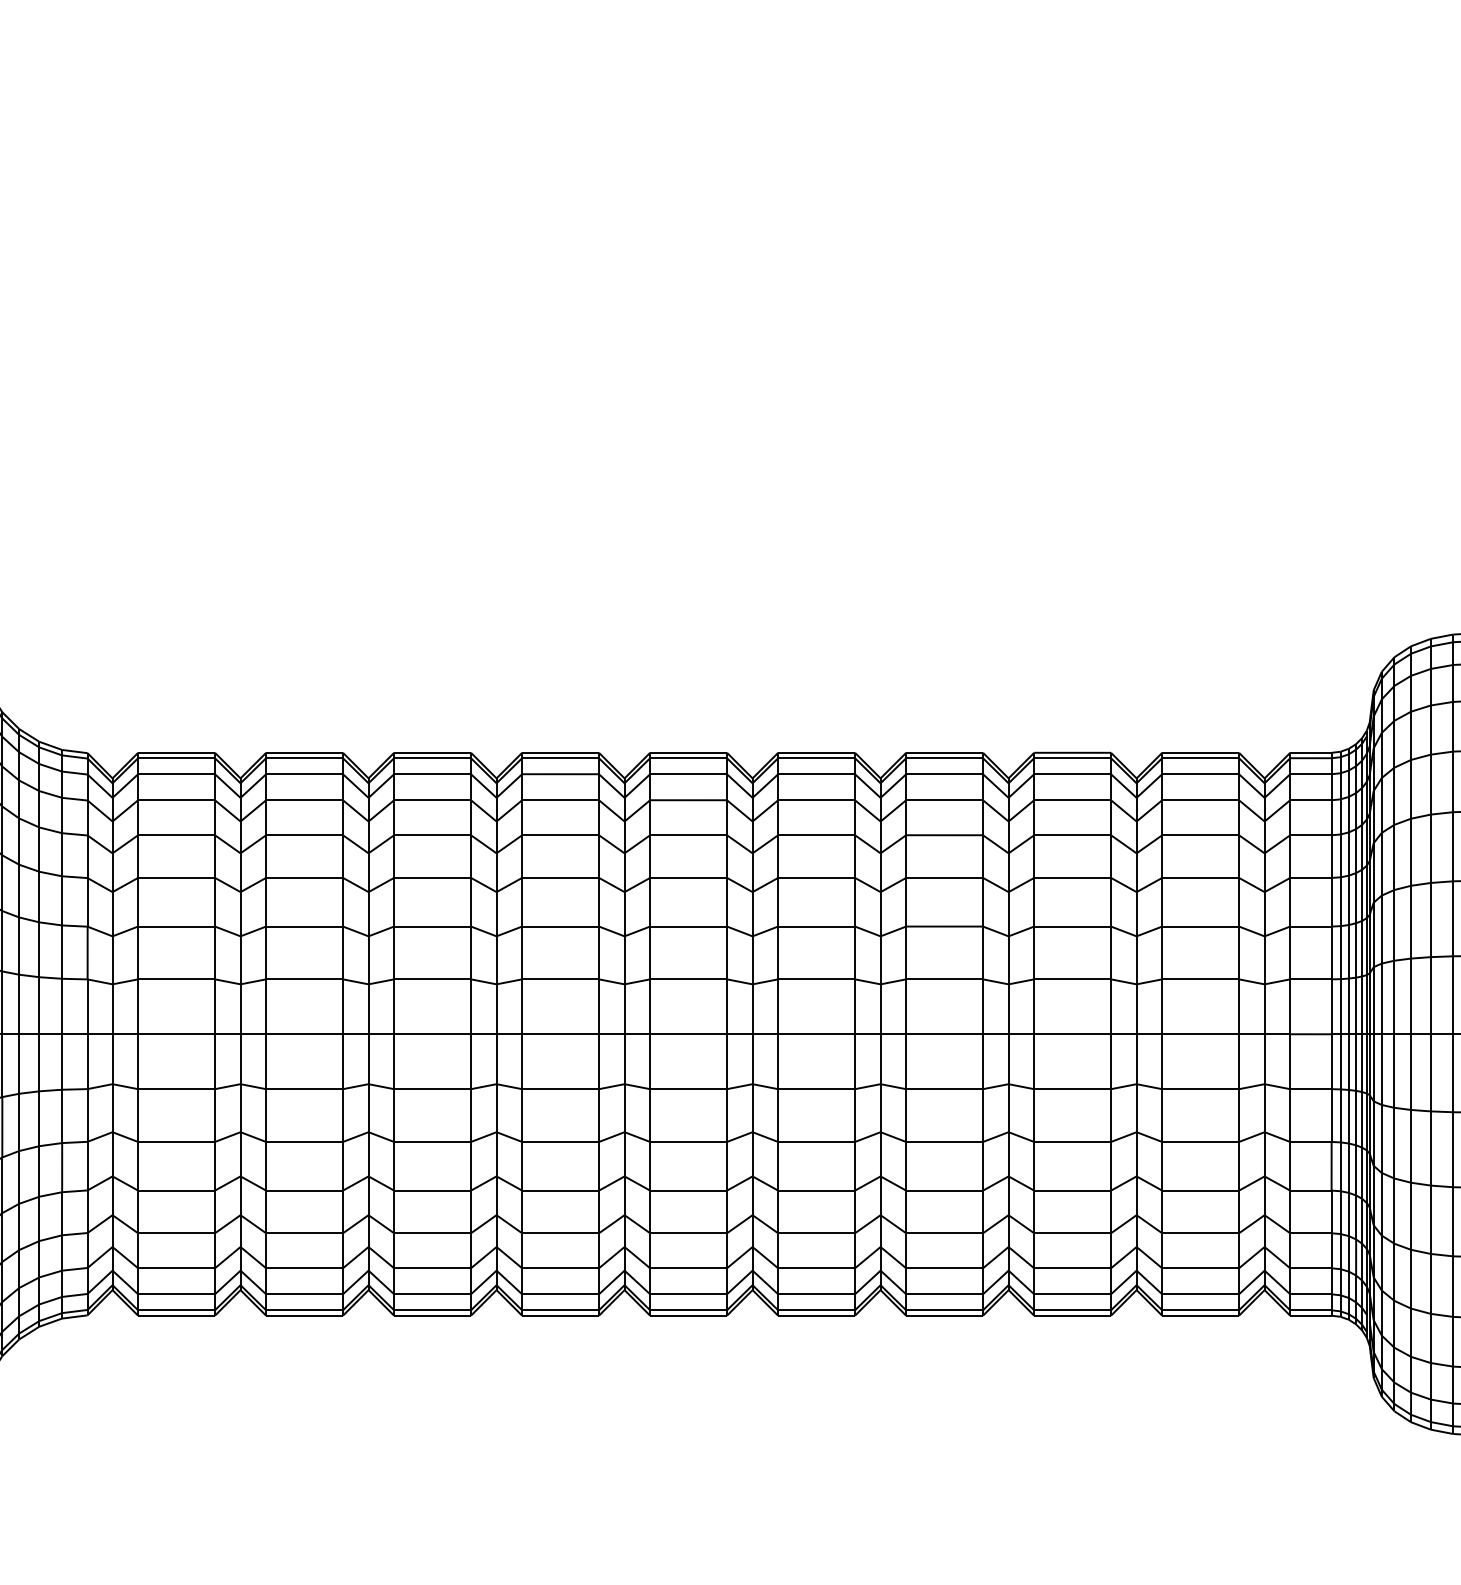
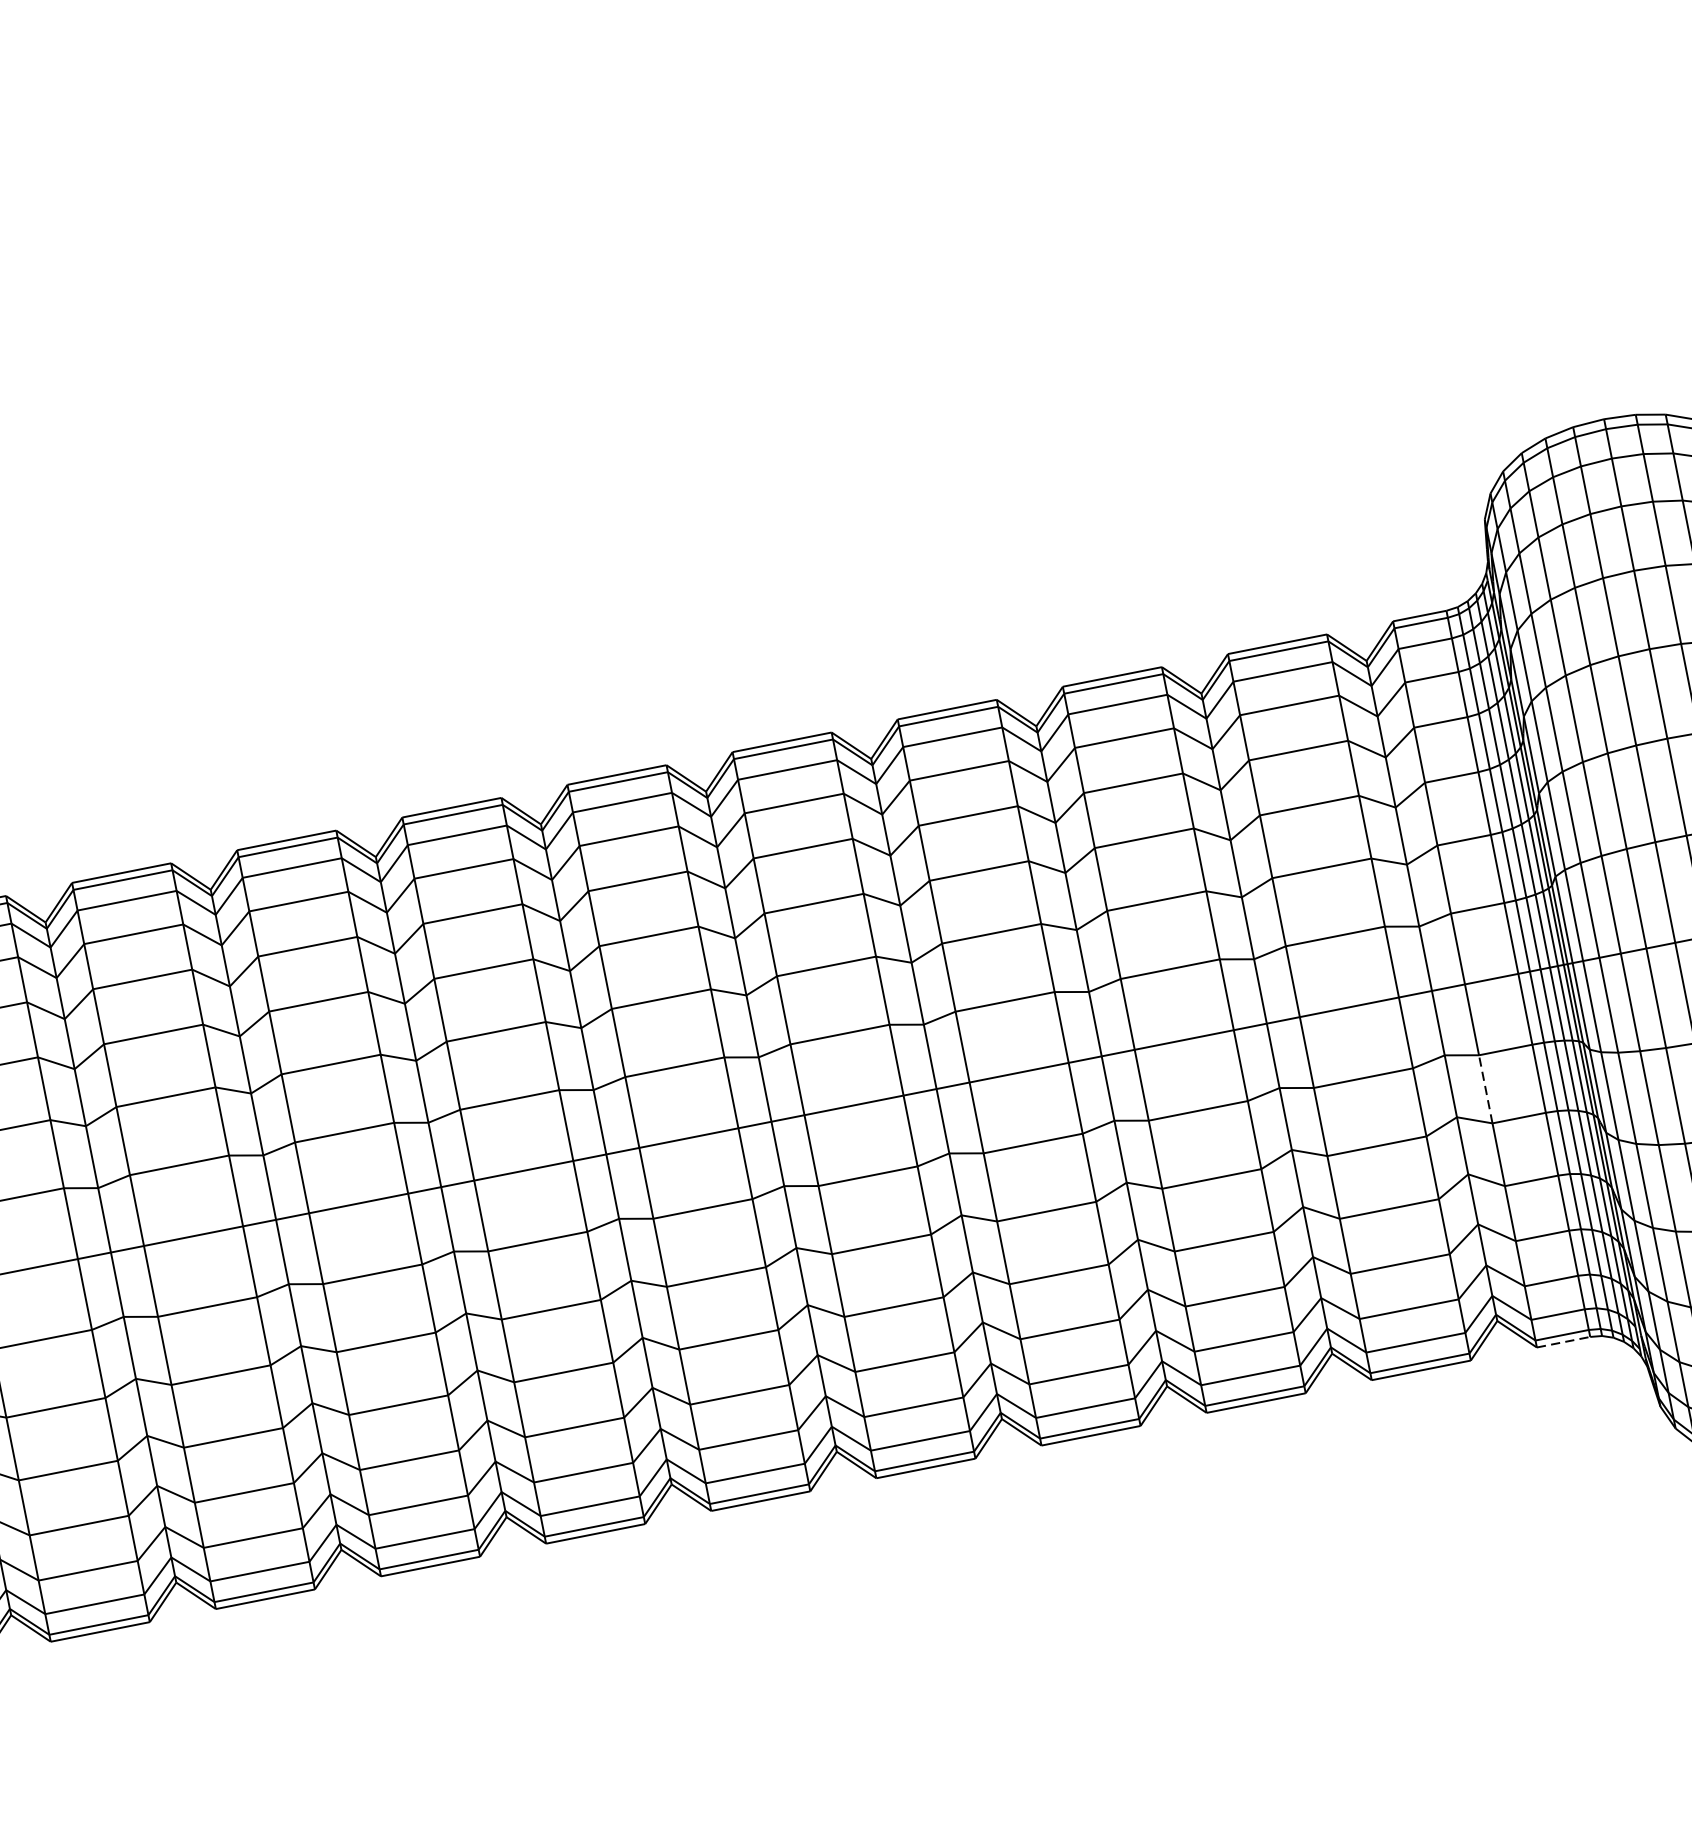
line: (1290, 1115) -> (1486, 1089), solid -> dashed
line: (1310, 1315) -> (1562, 1342), solid -> dashed

